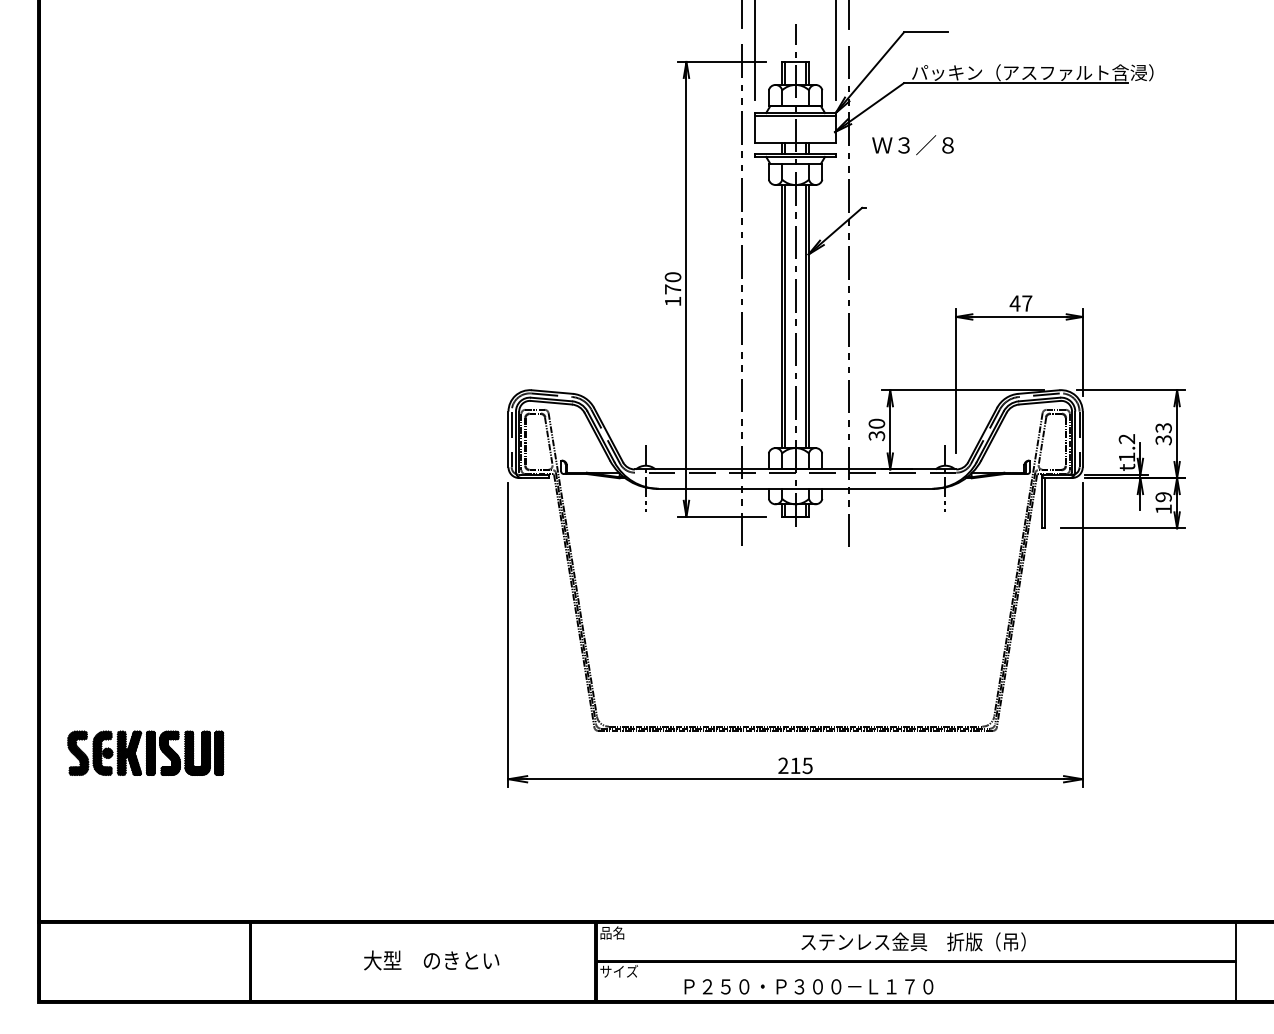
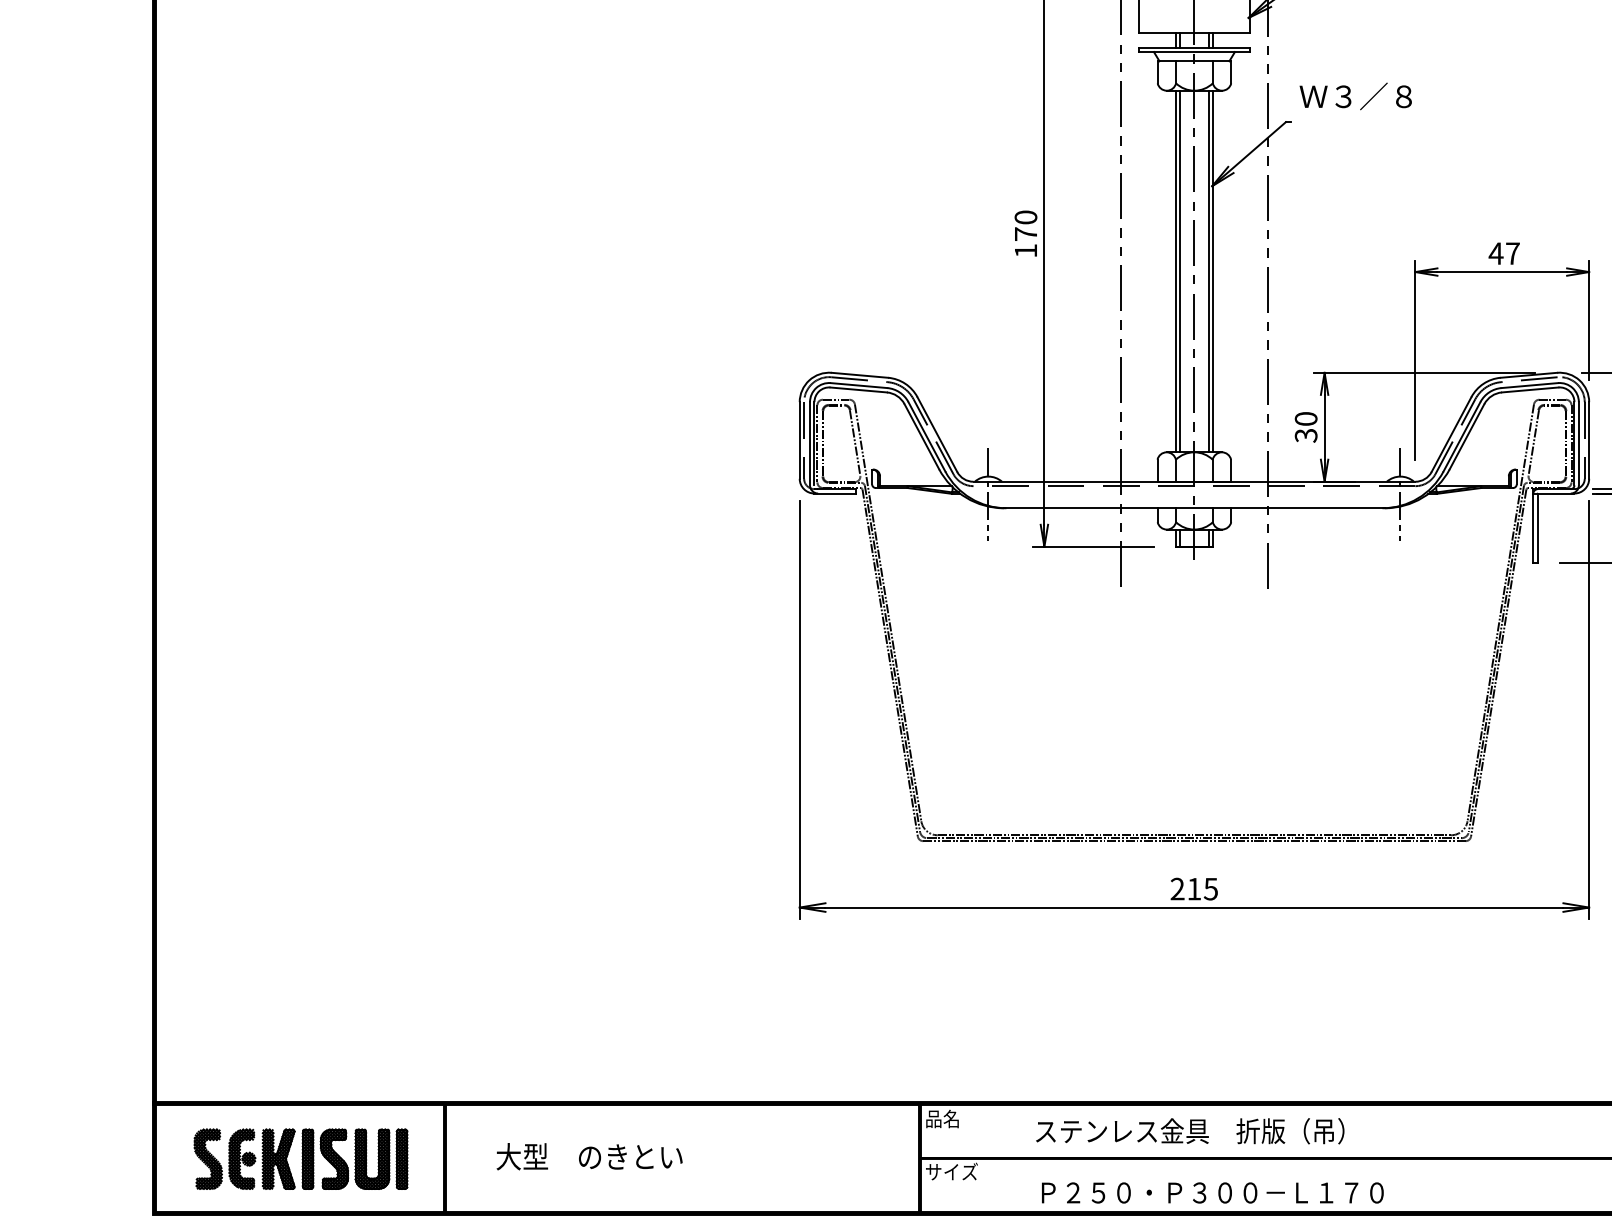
text: (912, 145) -> (1355, 96), moved
part: (145, 752) -> (300, 1158), moved
text: (913, 941) -> (1190, 1130), moved
text: (431, 960) -> (589, 1156), moved

